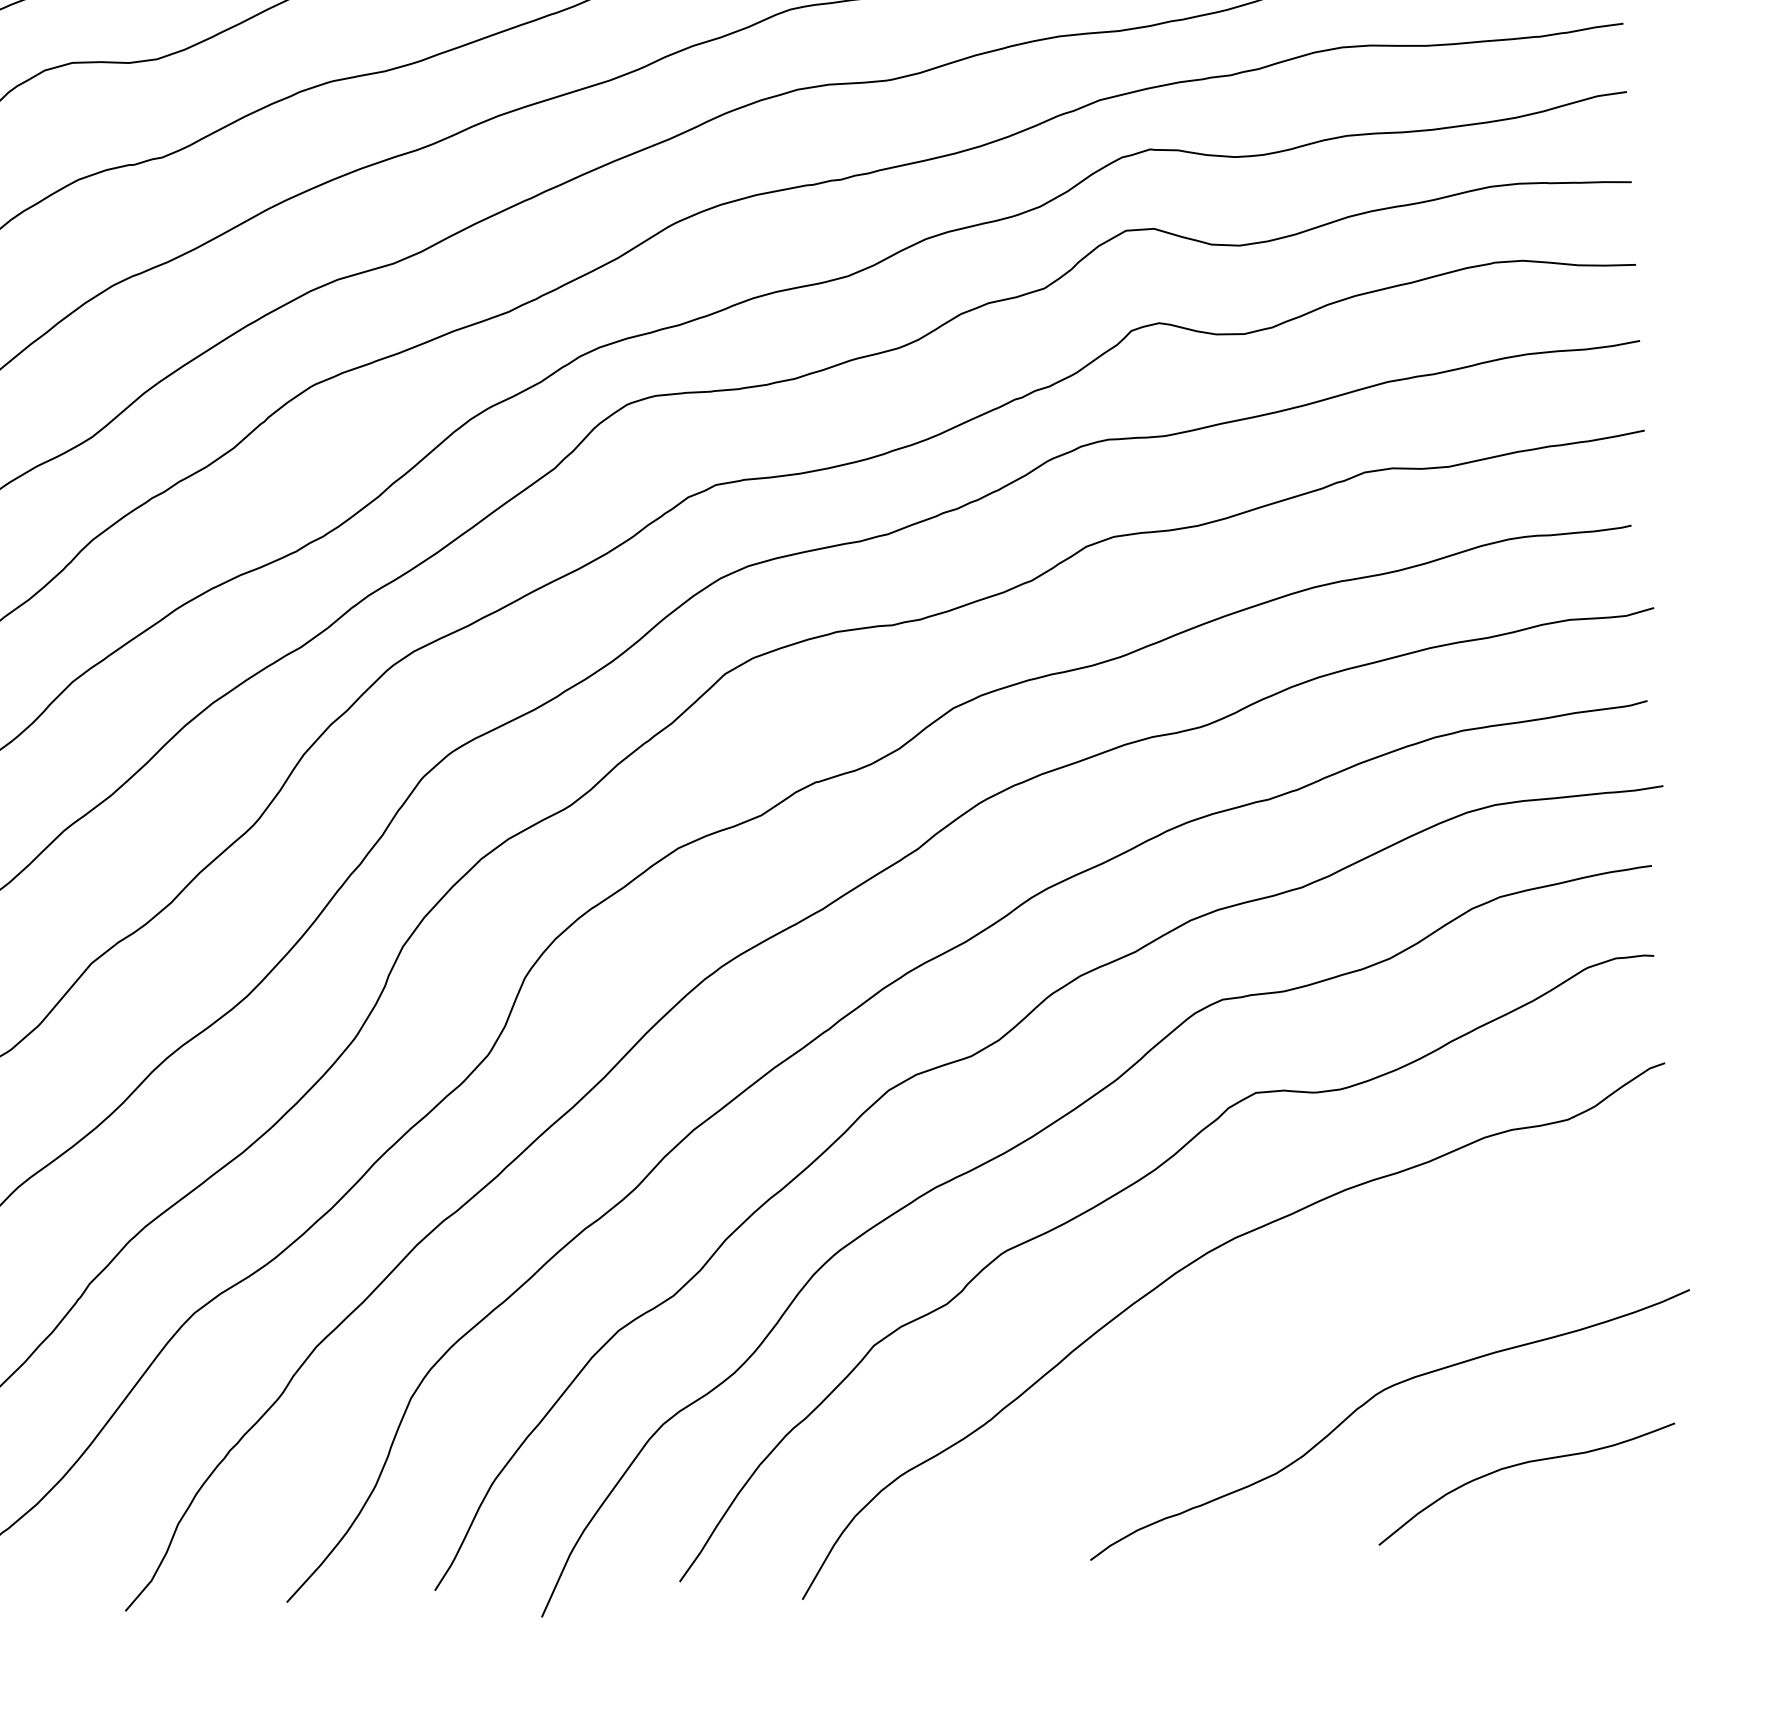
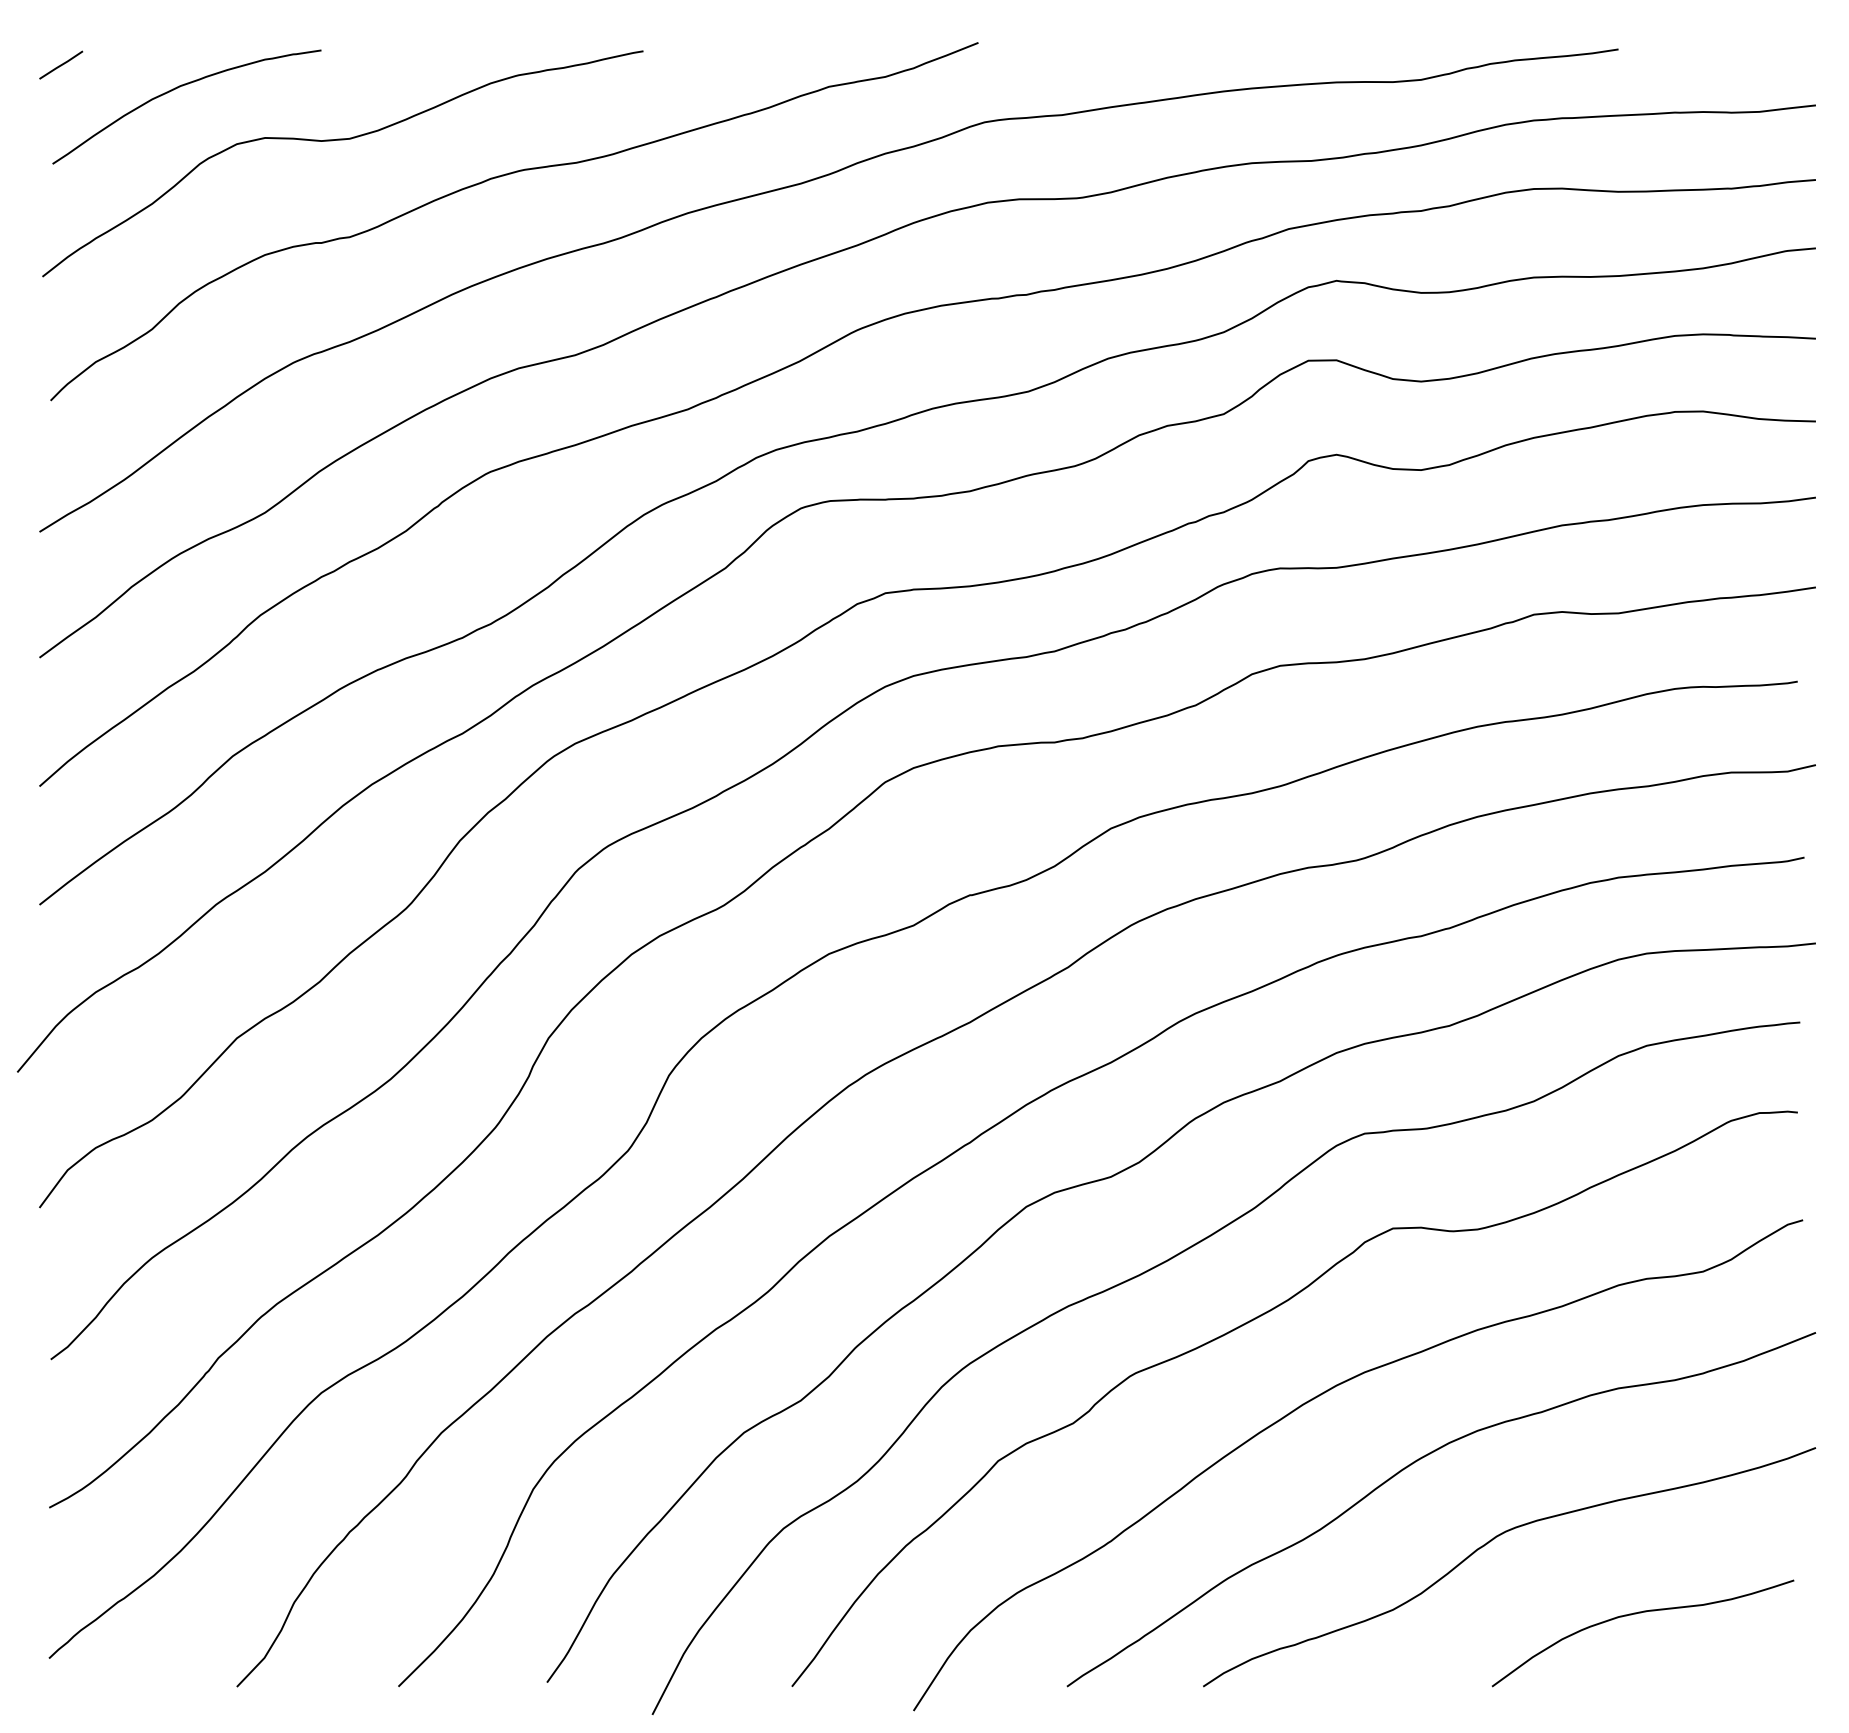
curve: (1286, 1328) -> (1411, 1465), added

